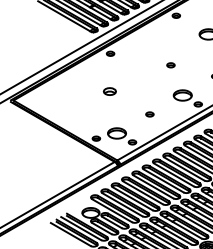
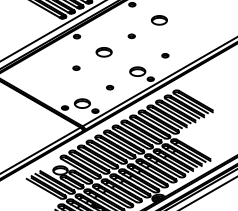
part: (170, 65) -> (131, 36), moved
part: (142, 72) -> (103, 52), added
part: (109, 90) -> (76, 67), size x0.62

